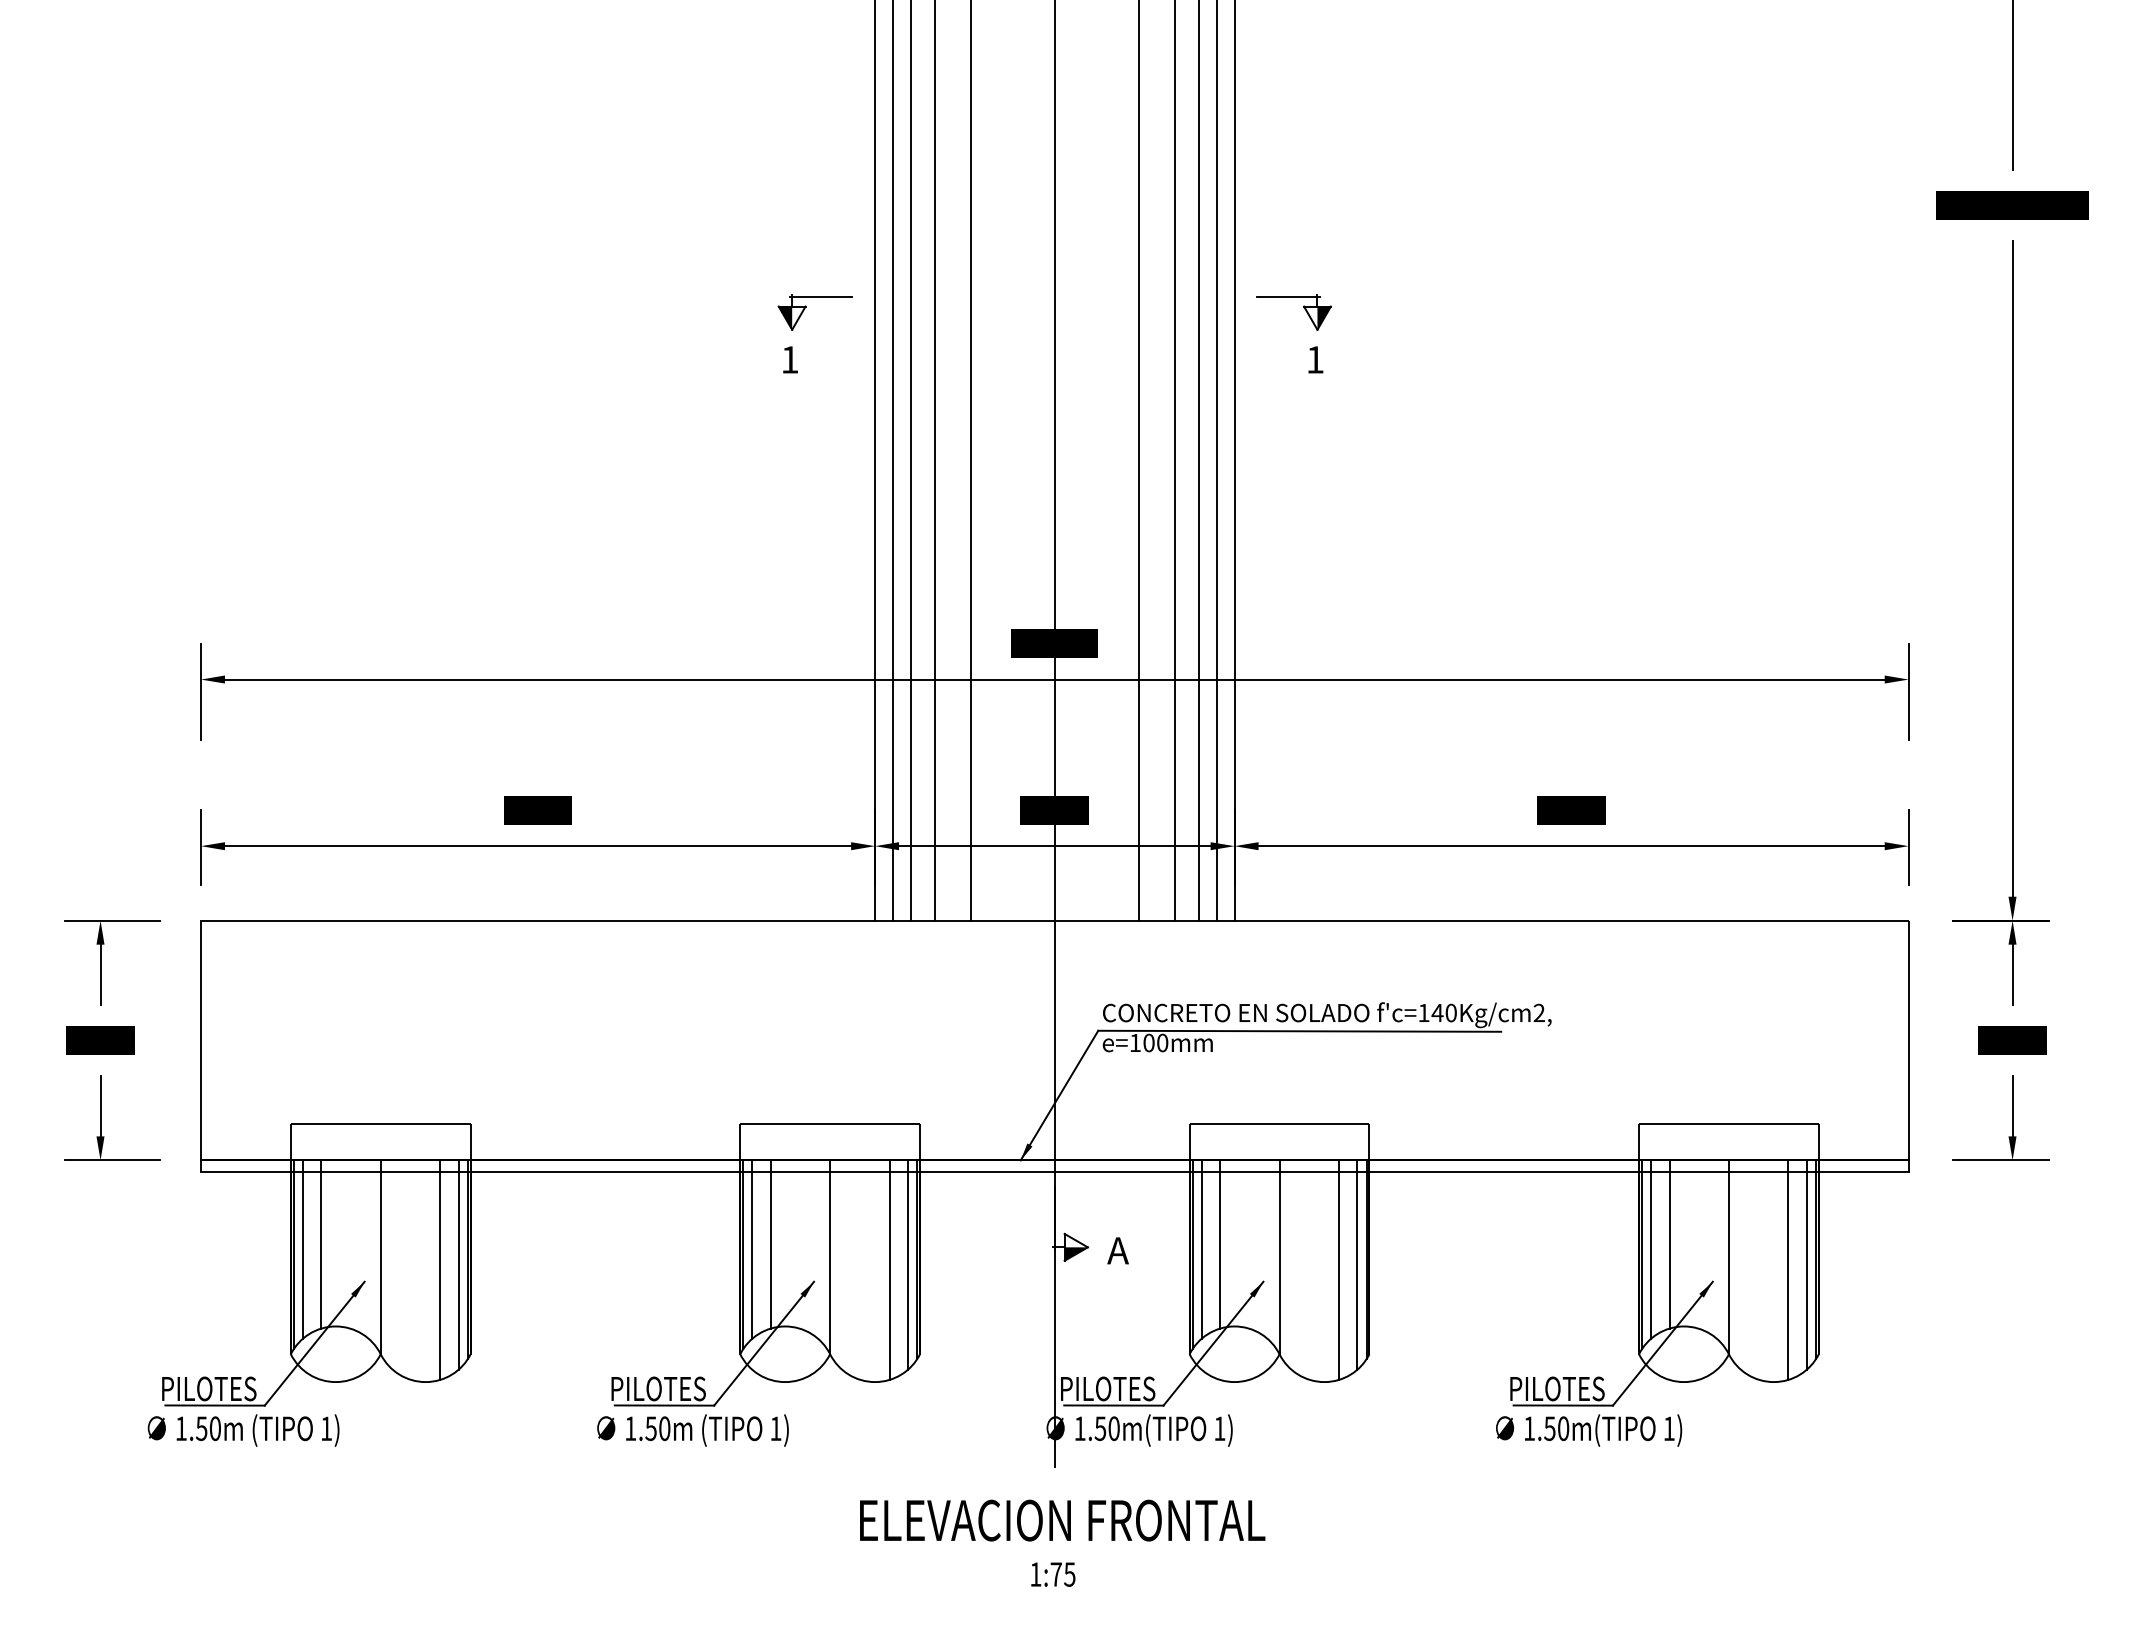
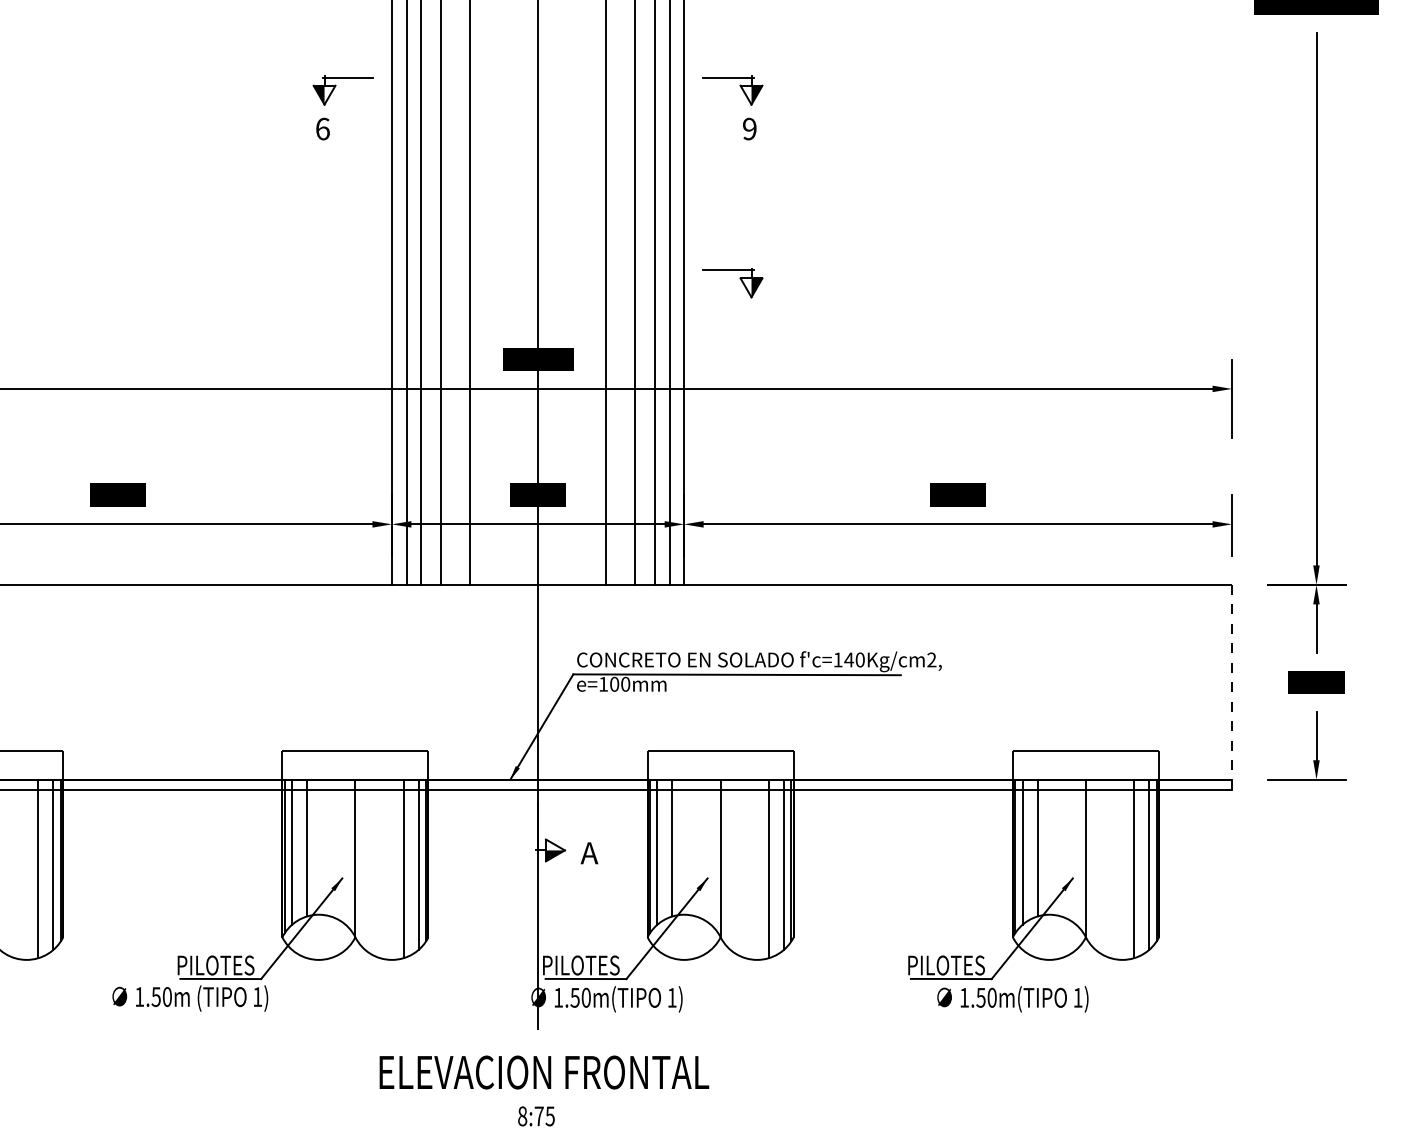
text: (790, 359) -> (323, 128), 1 -> 6
text: (1315, 359) -> (749, 128), 1 -> 9
part: (1303, 544) -> (740, 279), added
line: (1908, 1040) -> (1231, 682), solid -> dashed
text: (692, 1430) -> (189, 998), moved
text: (1589, 1430) -> (1013, 999), moved
text: (1035, 1574) -> (522, 1116), 1:75 -> 8:75

